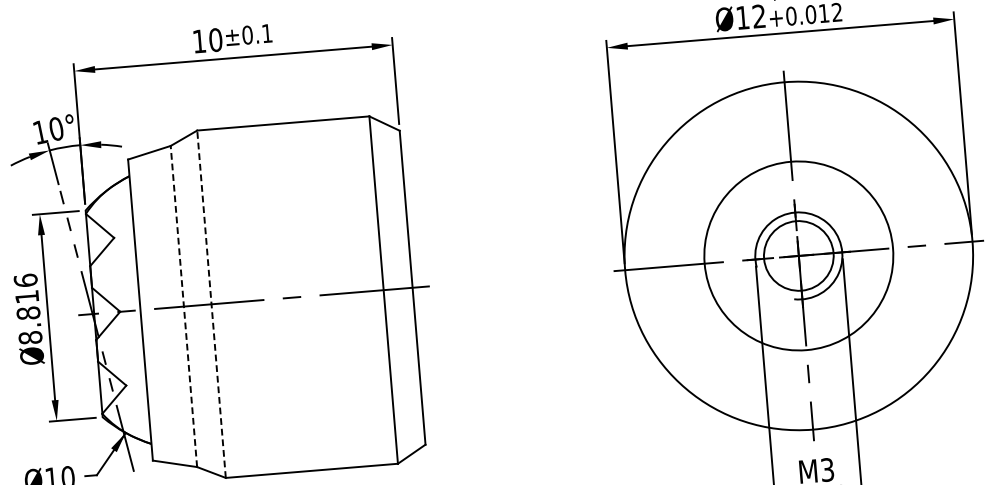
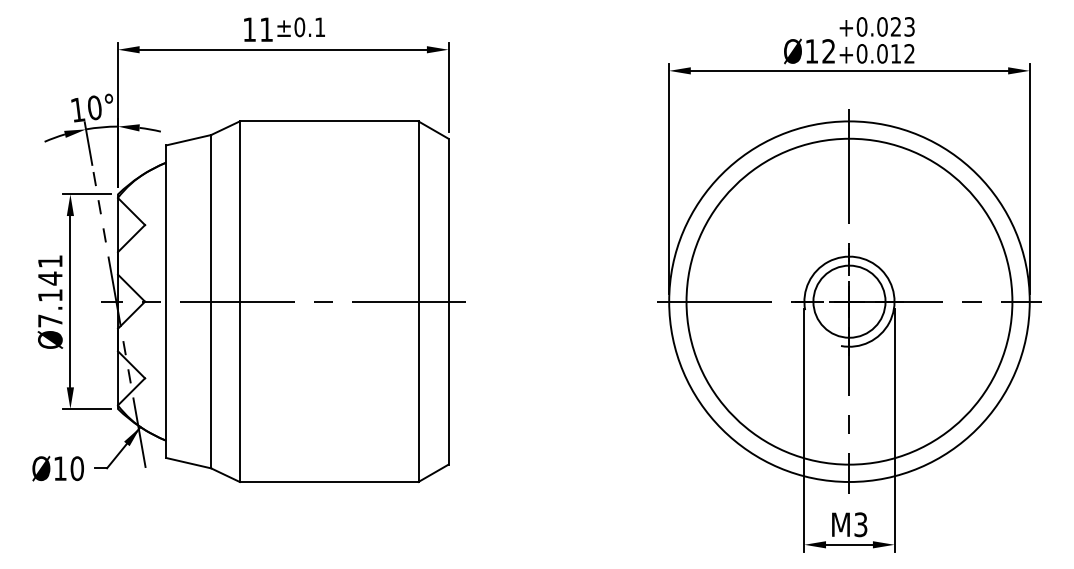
text: (215, 39) -> (266, 29), 10 -> 11
circle: (798, 255) -> (849, 301), size x1.67
line: (211, 304) -> (239, 301), dashed -> solid
line: (184, 306) -> (211, 301), dashed -> solid
text: (28, 308) -> (50, 290), Ø8.816 -> Ø7.141

